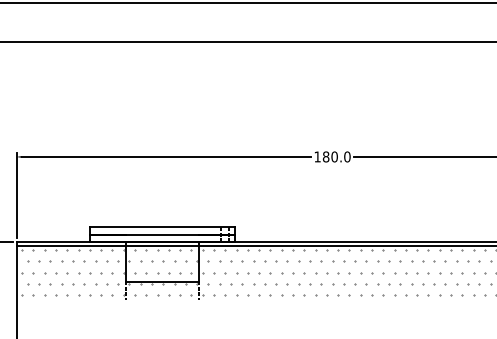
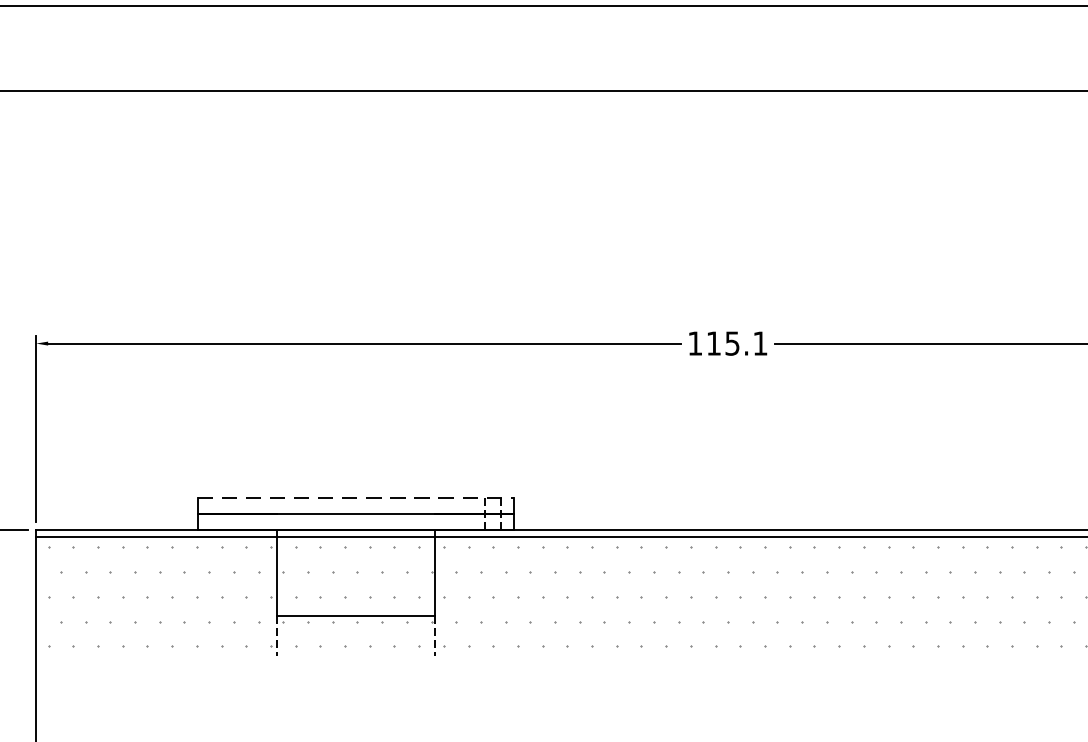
text: (336, 156) -> (736, 342), 180.0 -> 115.1
line: (163, 227) -> (357, 497), solid -> dashed

